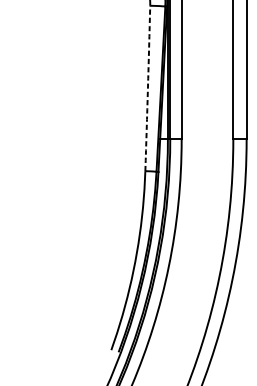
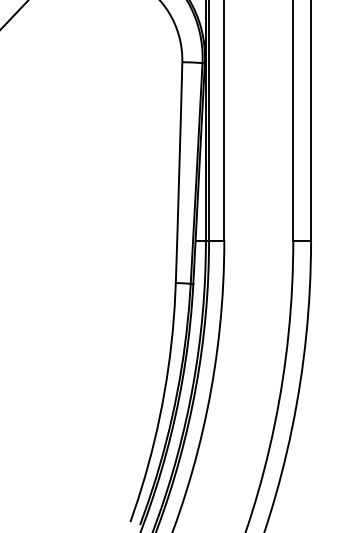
arc: (148, 88) -> (179, 172), dashed -> solid

